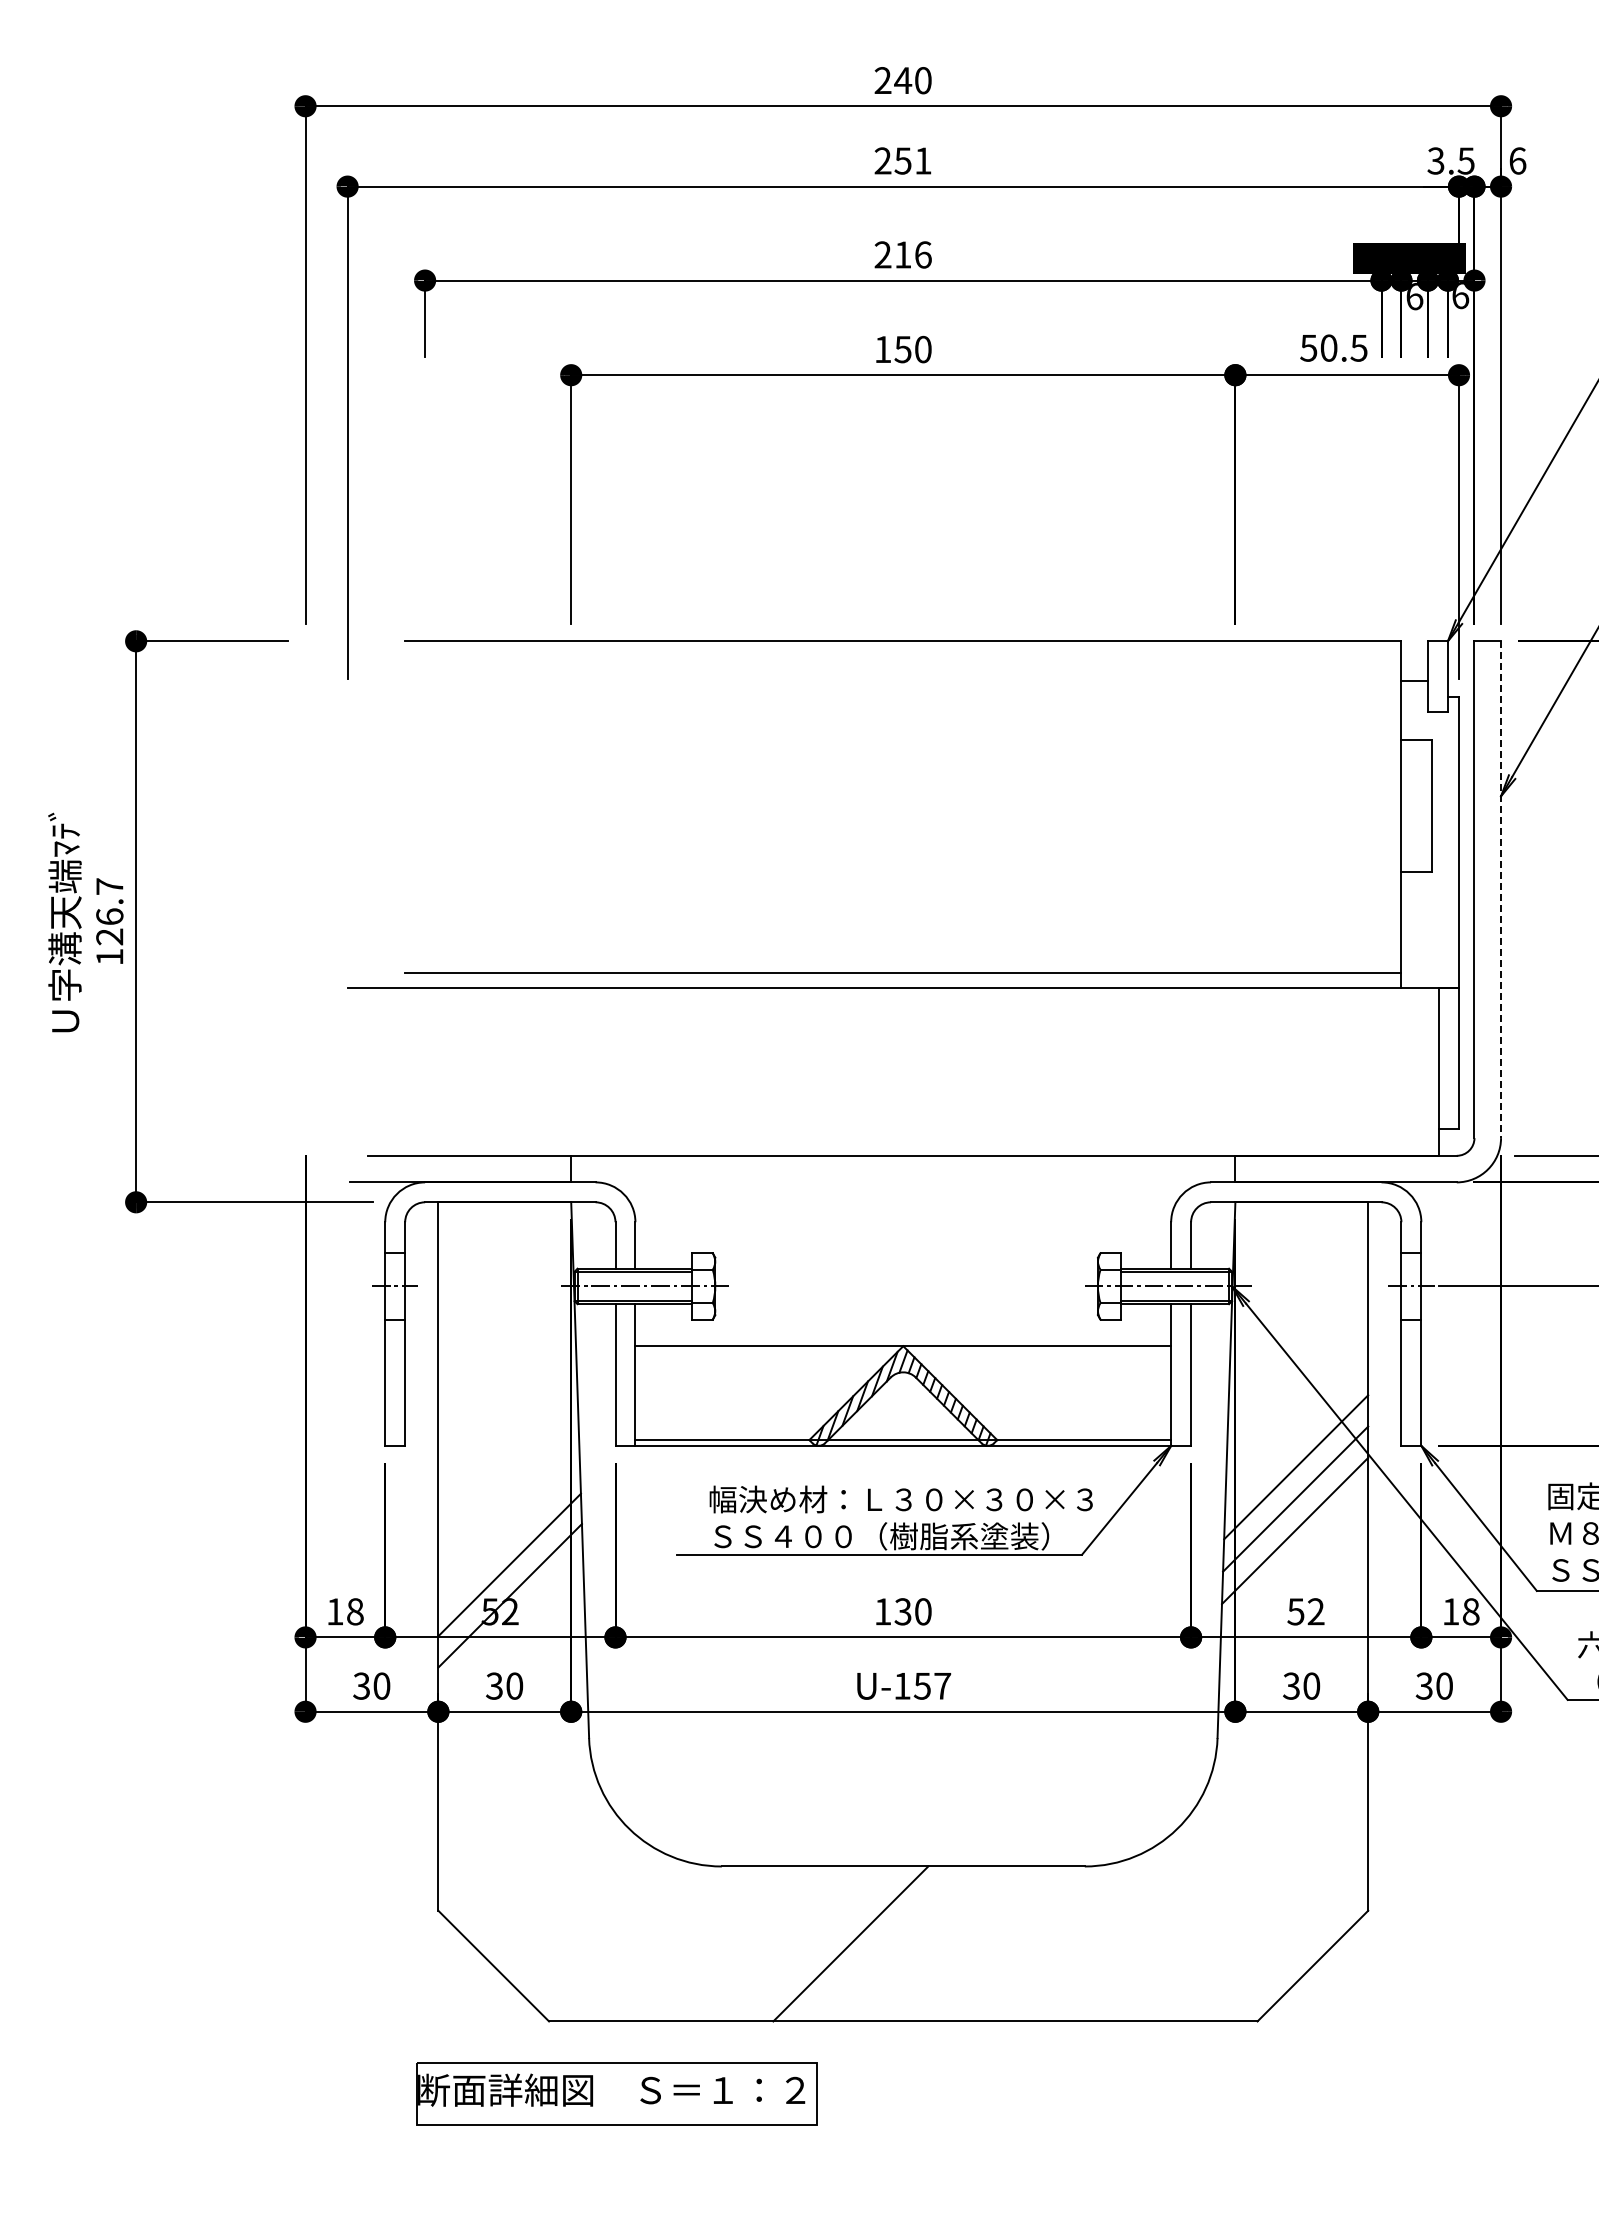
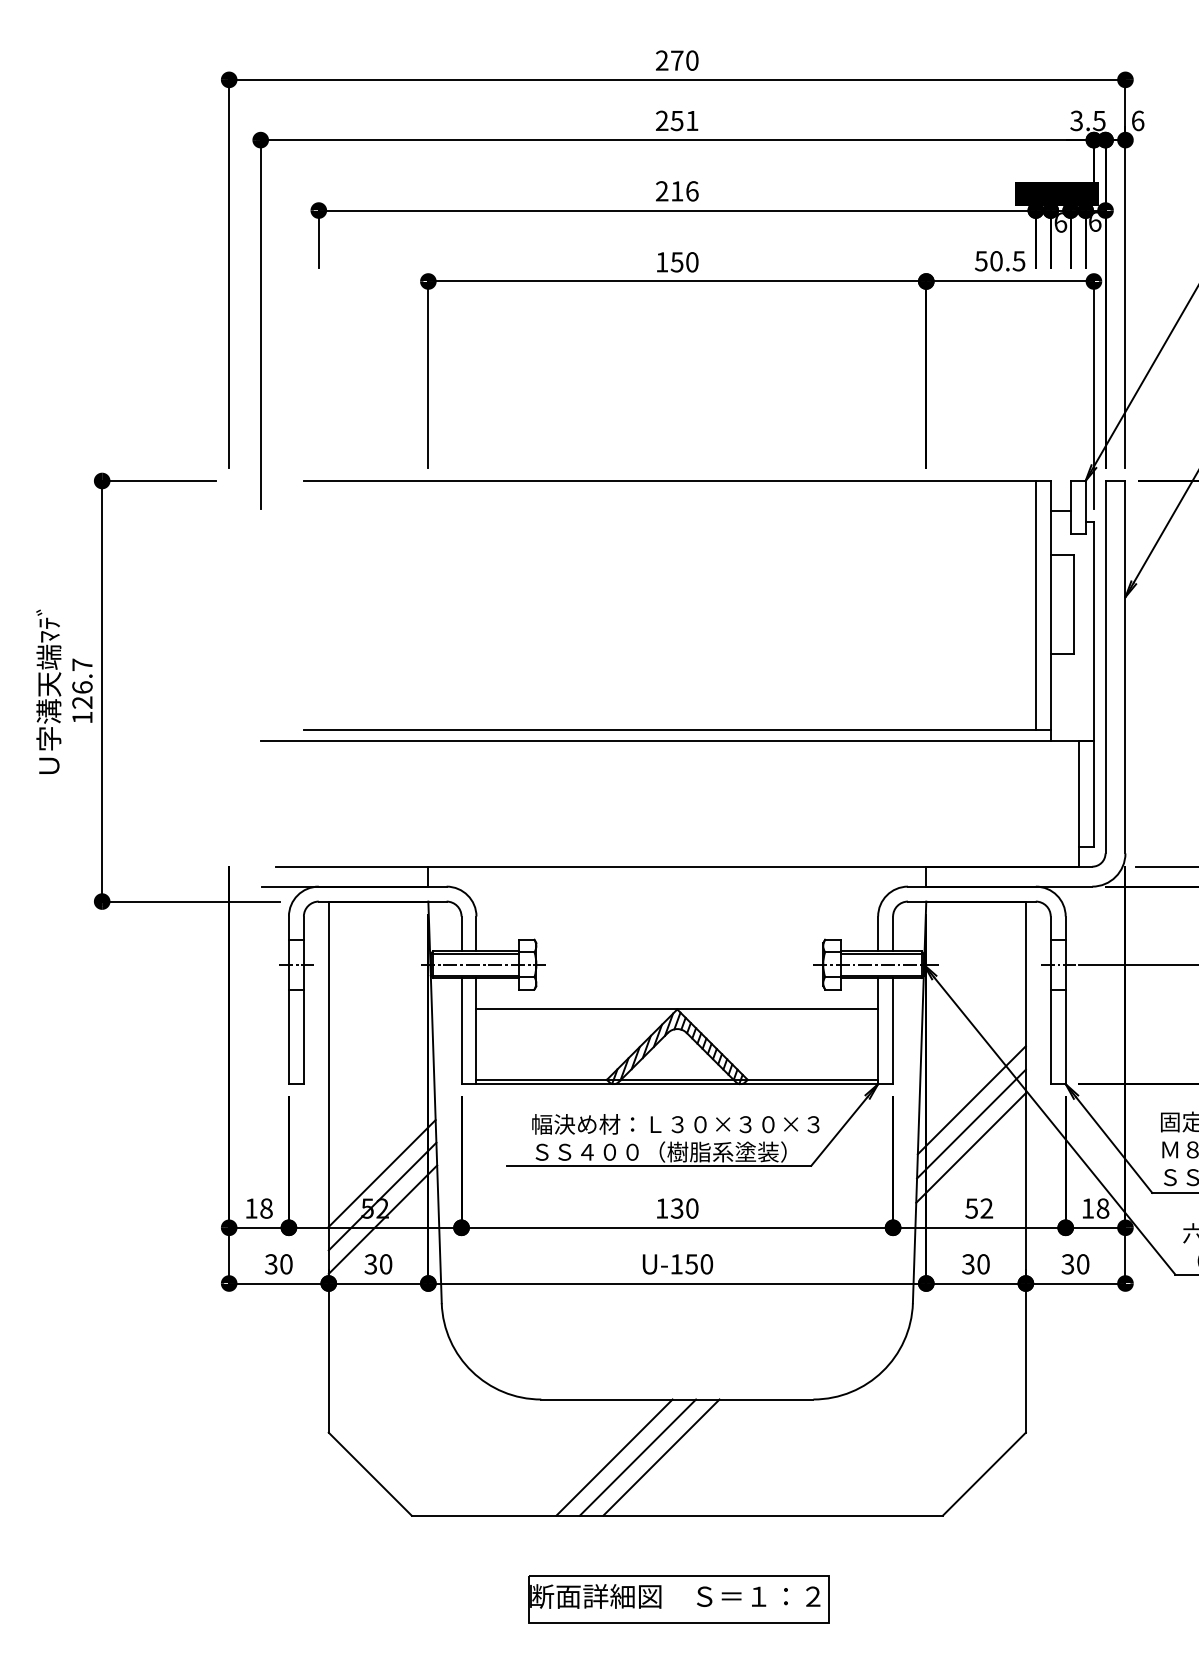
text: (903, 80) -> (677, 60), 240 -> 270
line: (1381, 807) -> (1035, 605), added
line: (1501, 890) -> (1125, 667), dashed -> solid
line: (510, 1626) -> (382, 1219), added
text: (942, 1685) -> (706, 1263), U-157 -> U-150
line: (819, 1943) -> (614, 1457), added
line: (881, 1943) -> (660, 1457), added
part: (616, 2093) -> (678, 1598), moved

